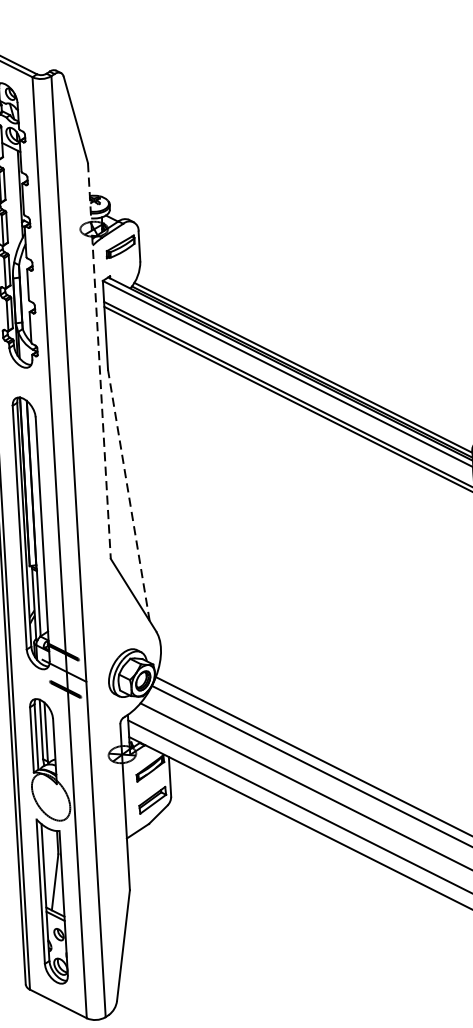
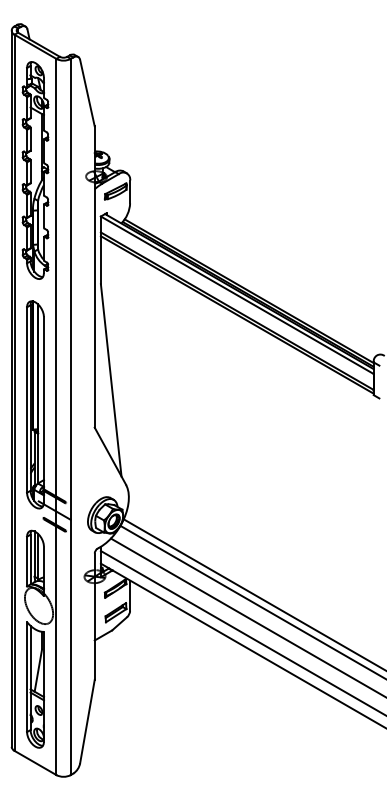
line: (99, 361) -> (94, 277), dashed -> solid
line: (129, 495) -> (111, 380), dashed -> solid

